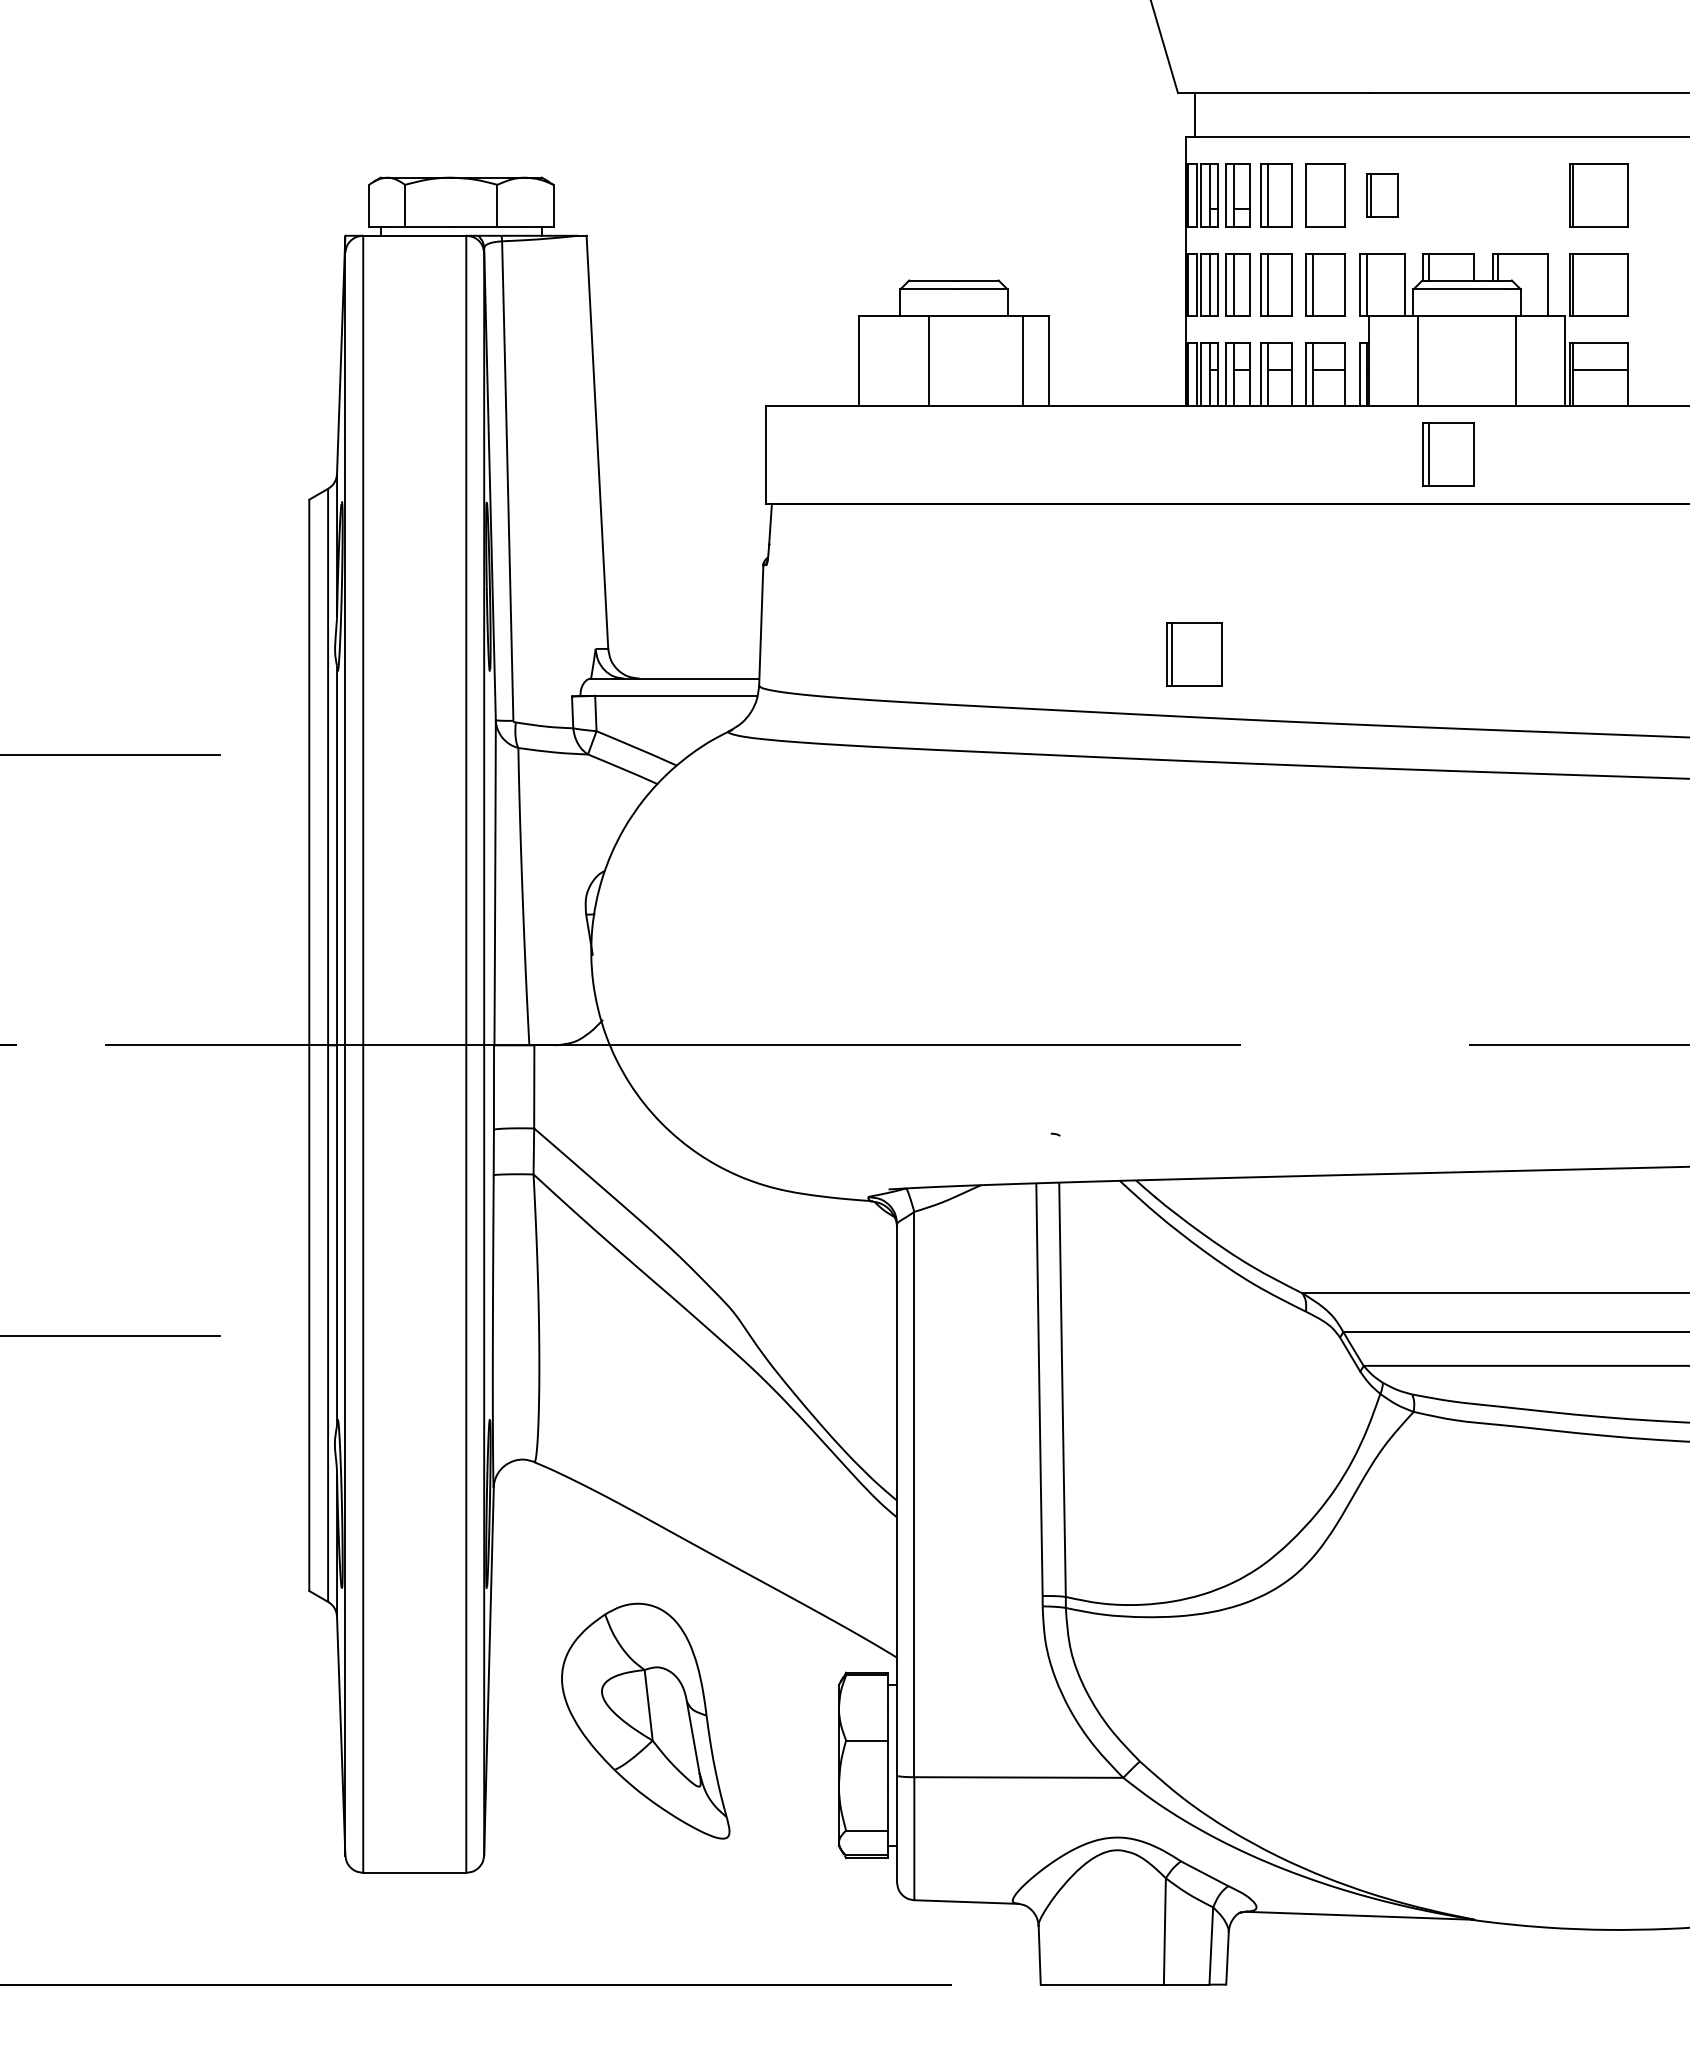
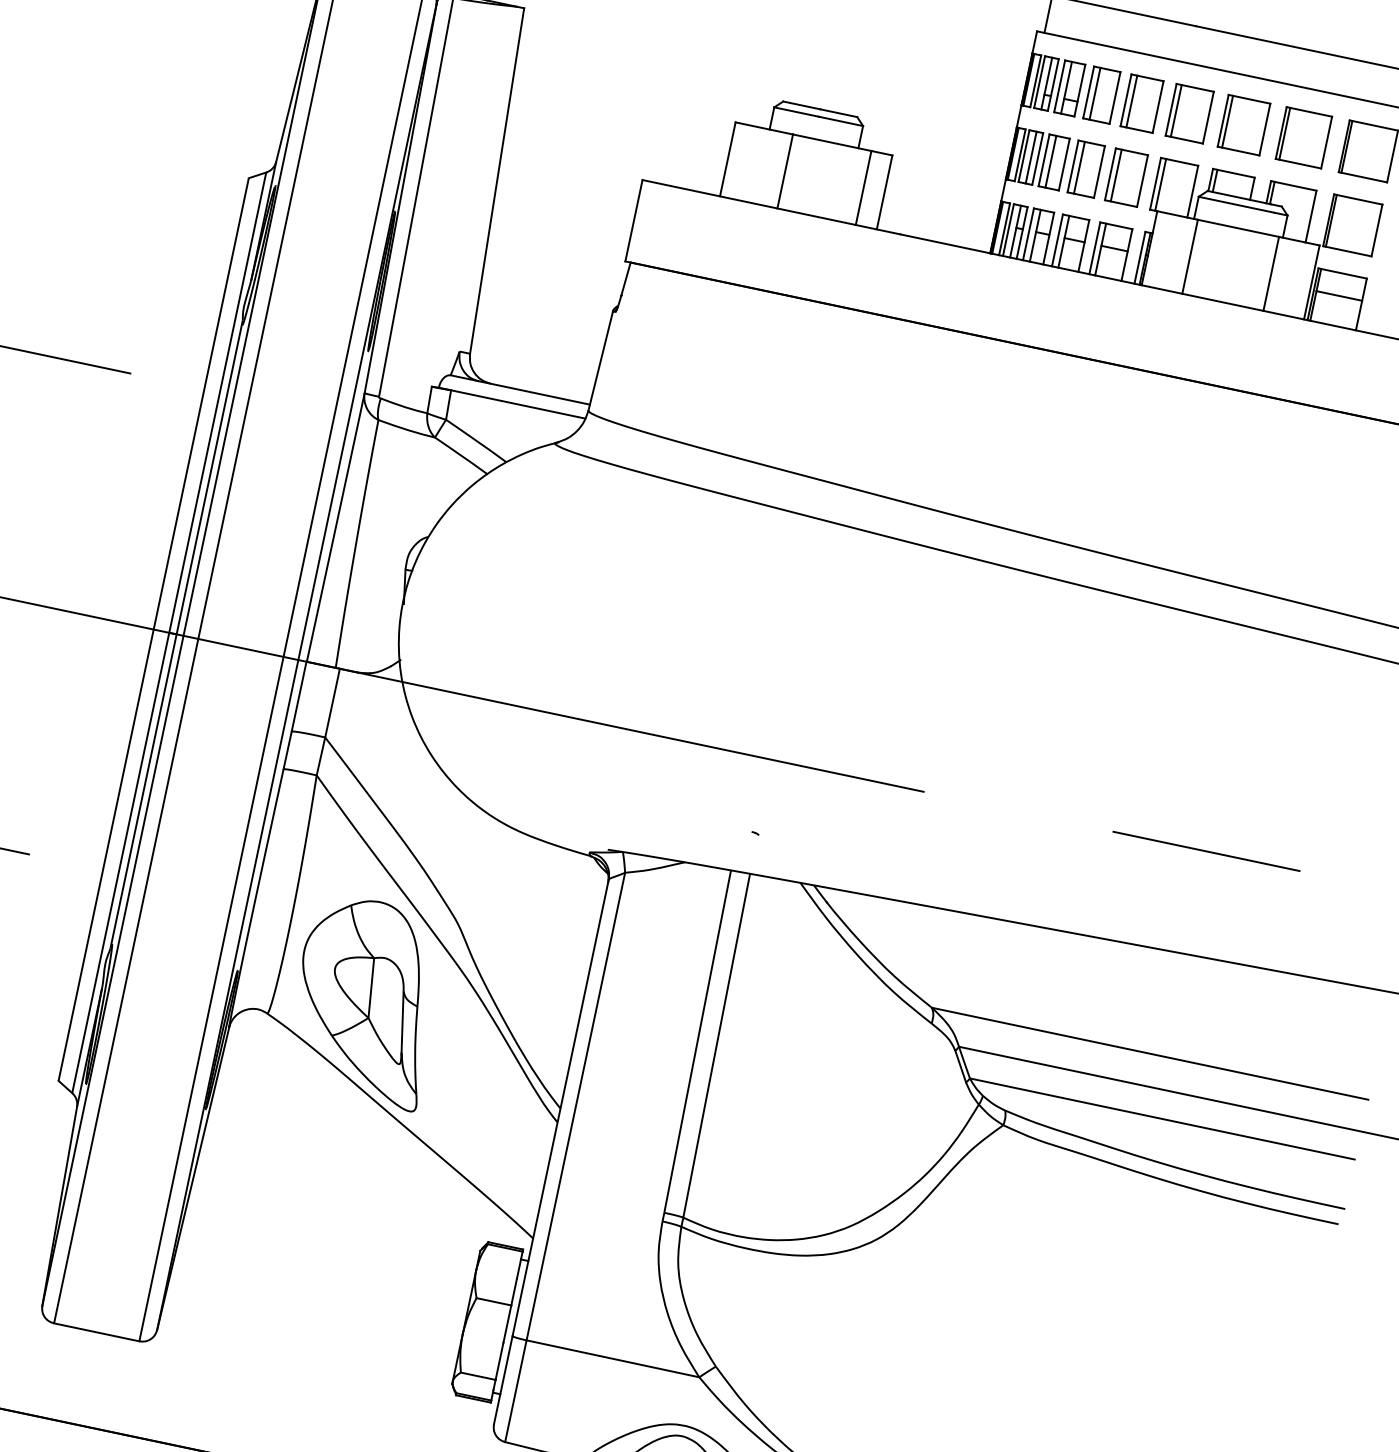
line: (1312, 195) -> (1131, 101), added
part: (1382, 195) -> (1189, 113), size x1.43
part: (1448, 454) -> (1244, 125), moved
part: (1194, 654) -> (1303, 137), moved
part: (645, 1720) -> (366, 1000), moved

